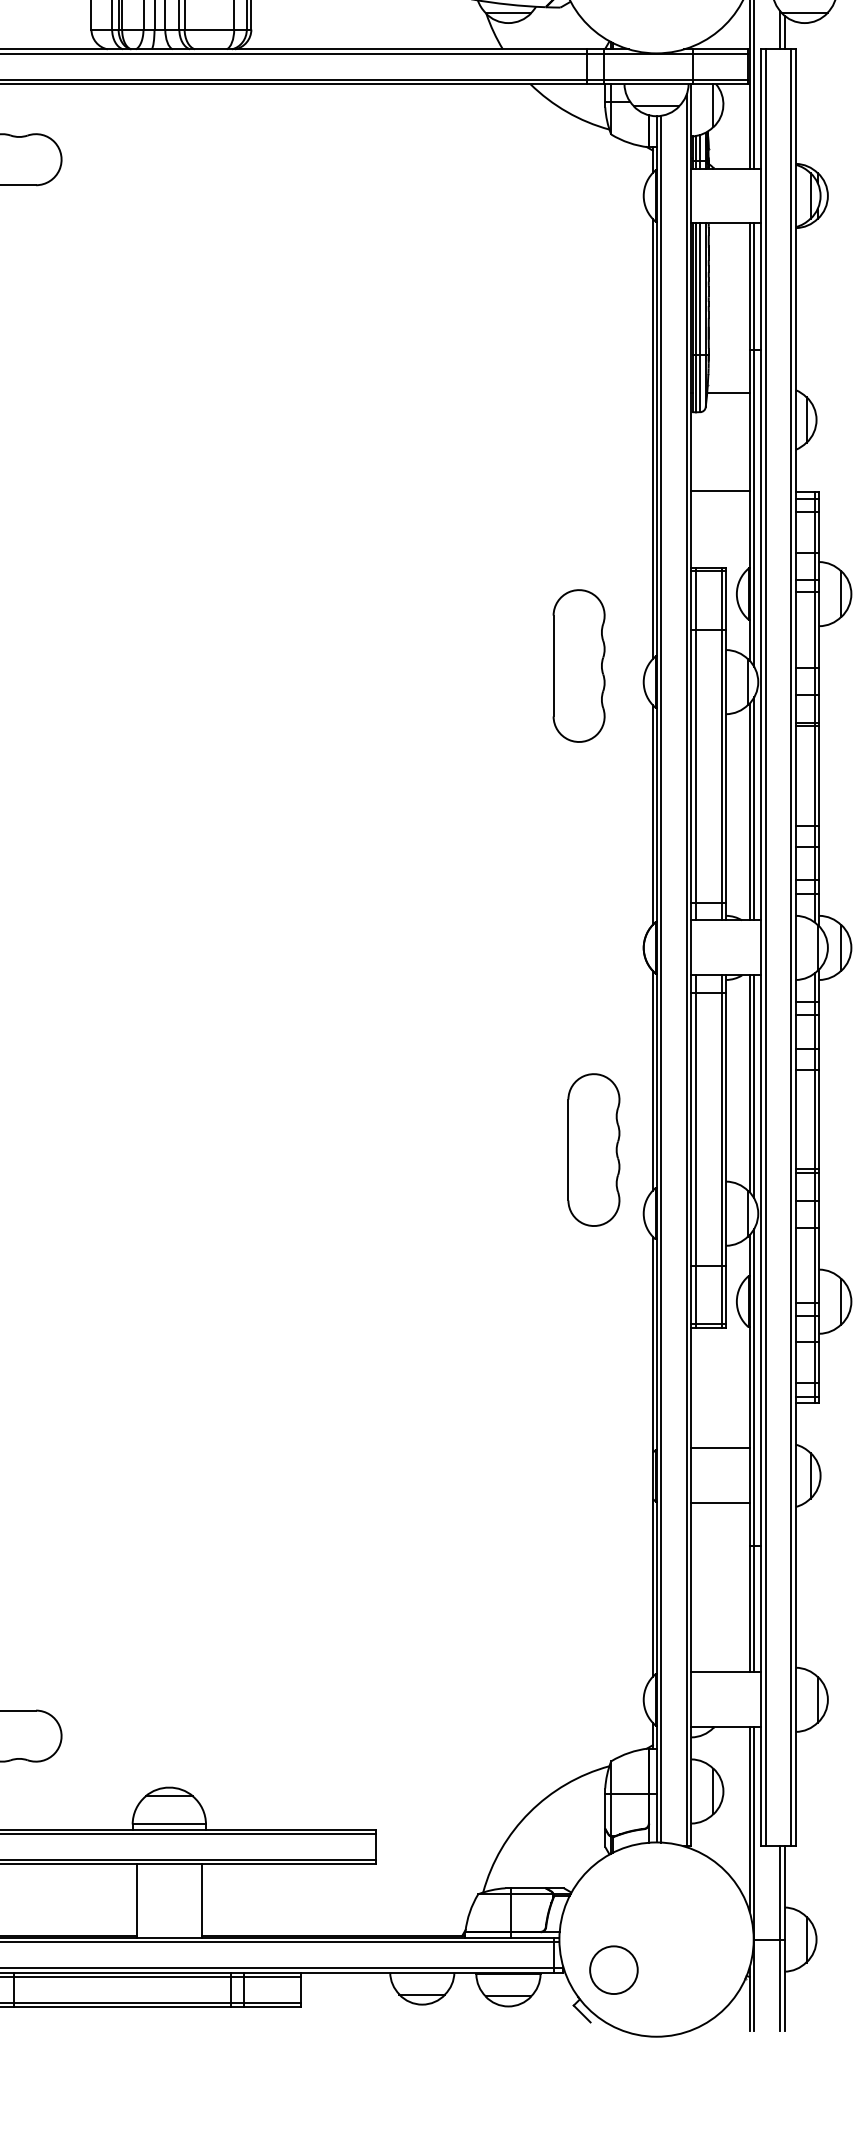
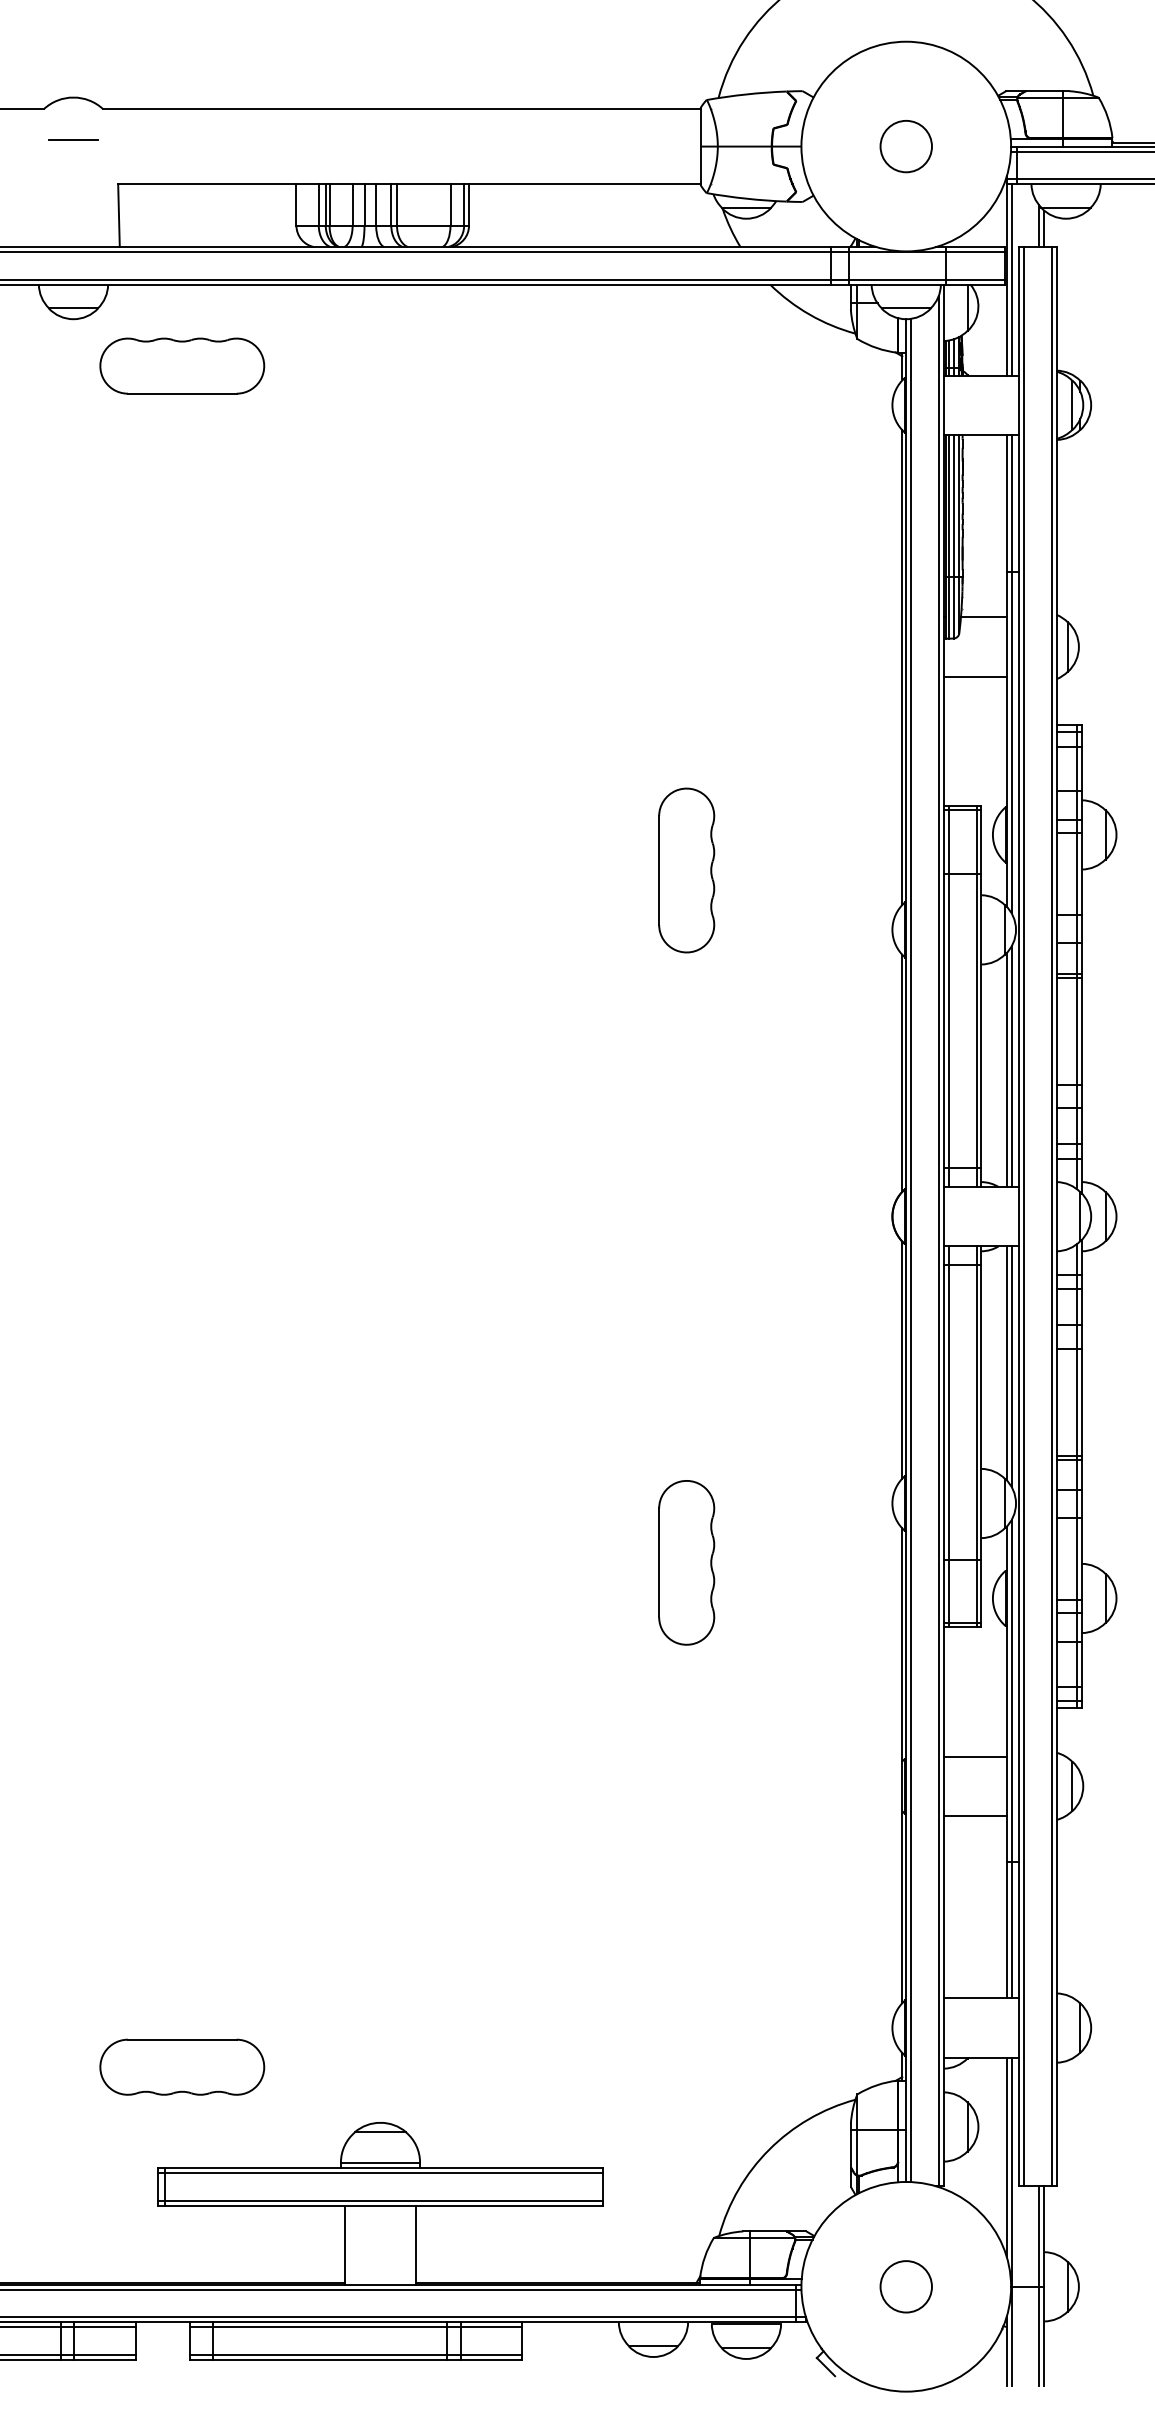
line: (719, 490) -> (974, 676), moved
part: (578, 666) -> (686, 870), moved
part: (593, 1149) -> (686, 1562), moved
circle: (613, 1969) -> (905, 2286), moved

